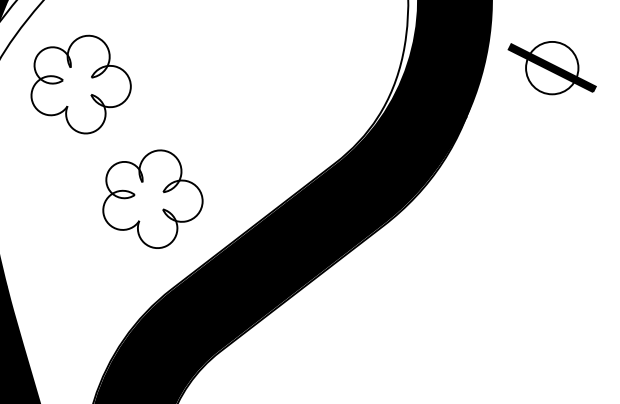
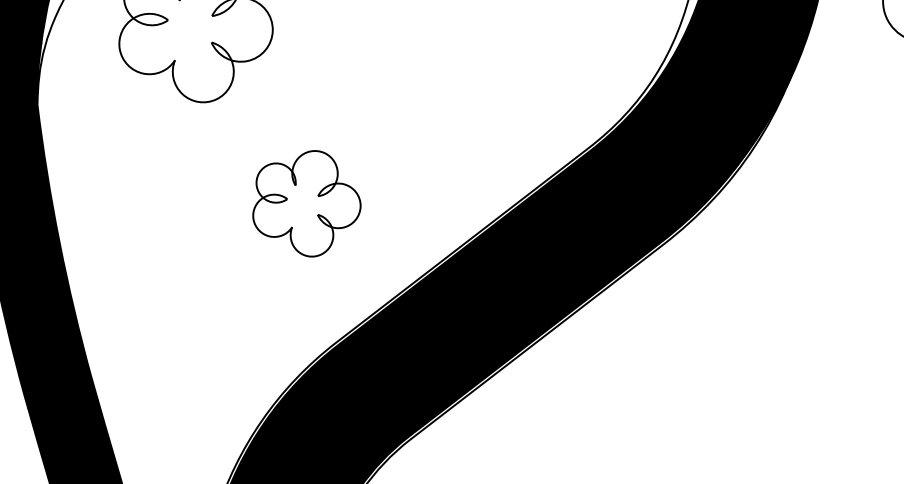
part: (152, 198) -> (306, 202), size x0.7

